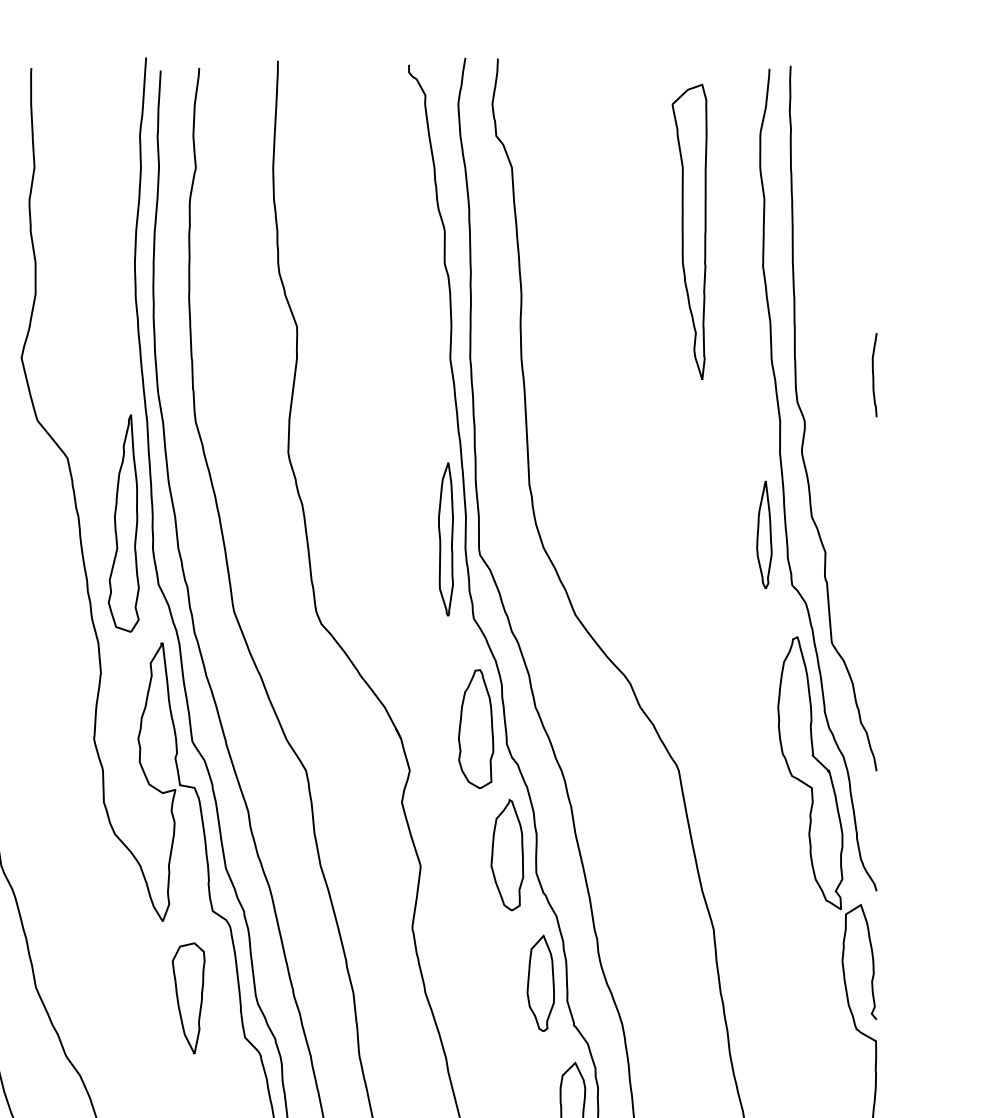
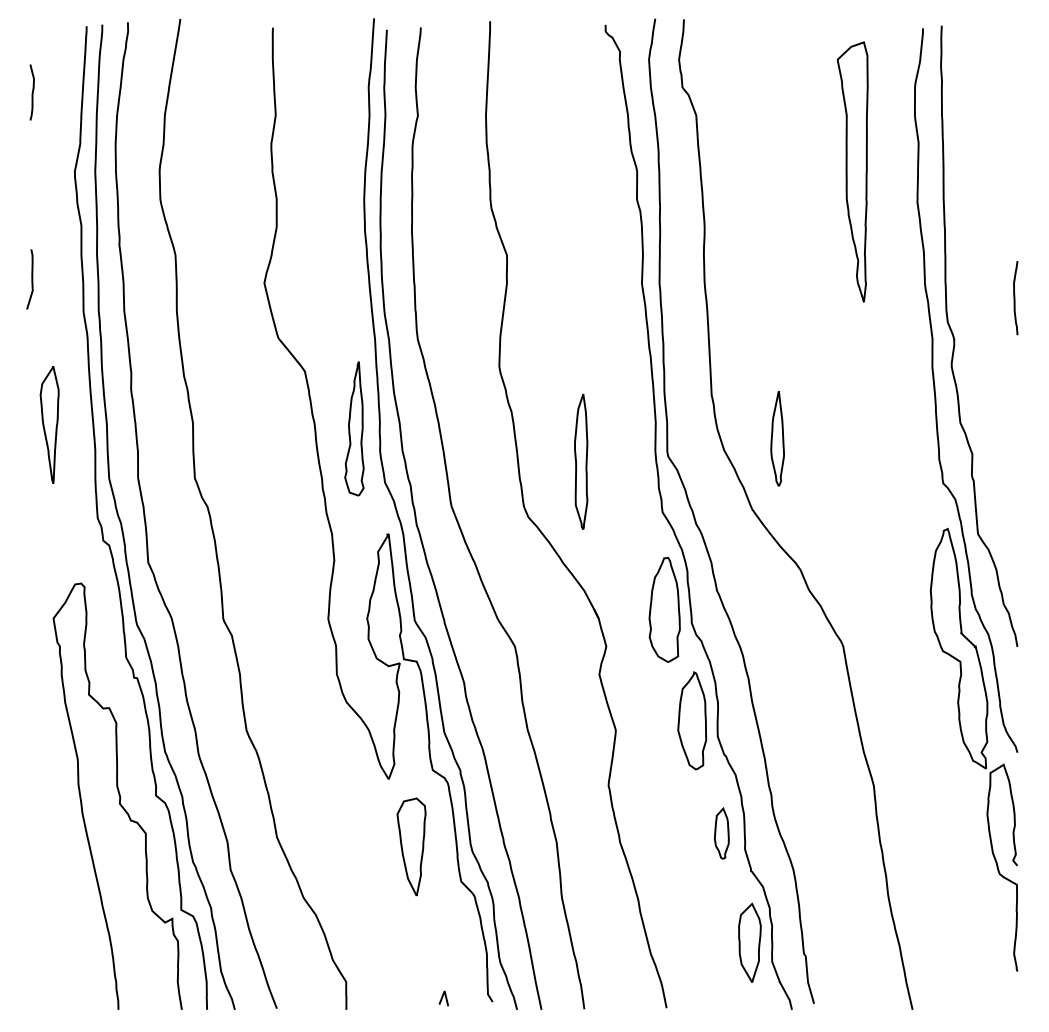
part: (123, 523) -> (354, 428), size x0.7
part: (764, 534) -> (777, 438), moved
part: (446, 539) -> (581, 461), moved
part: (540, 983) -> (721, 833), size x0.6

